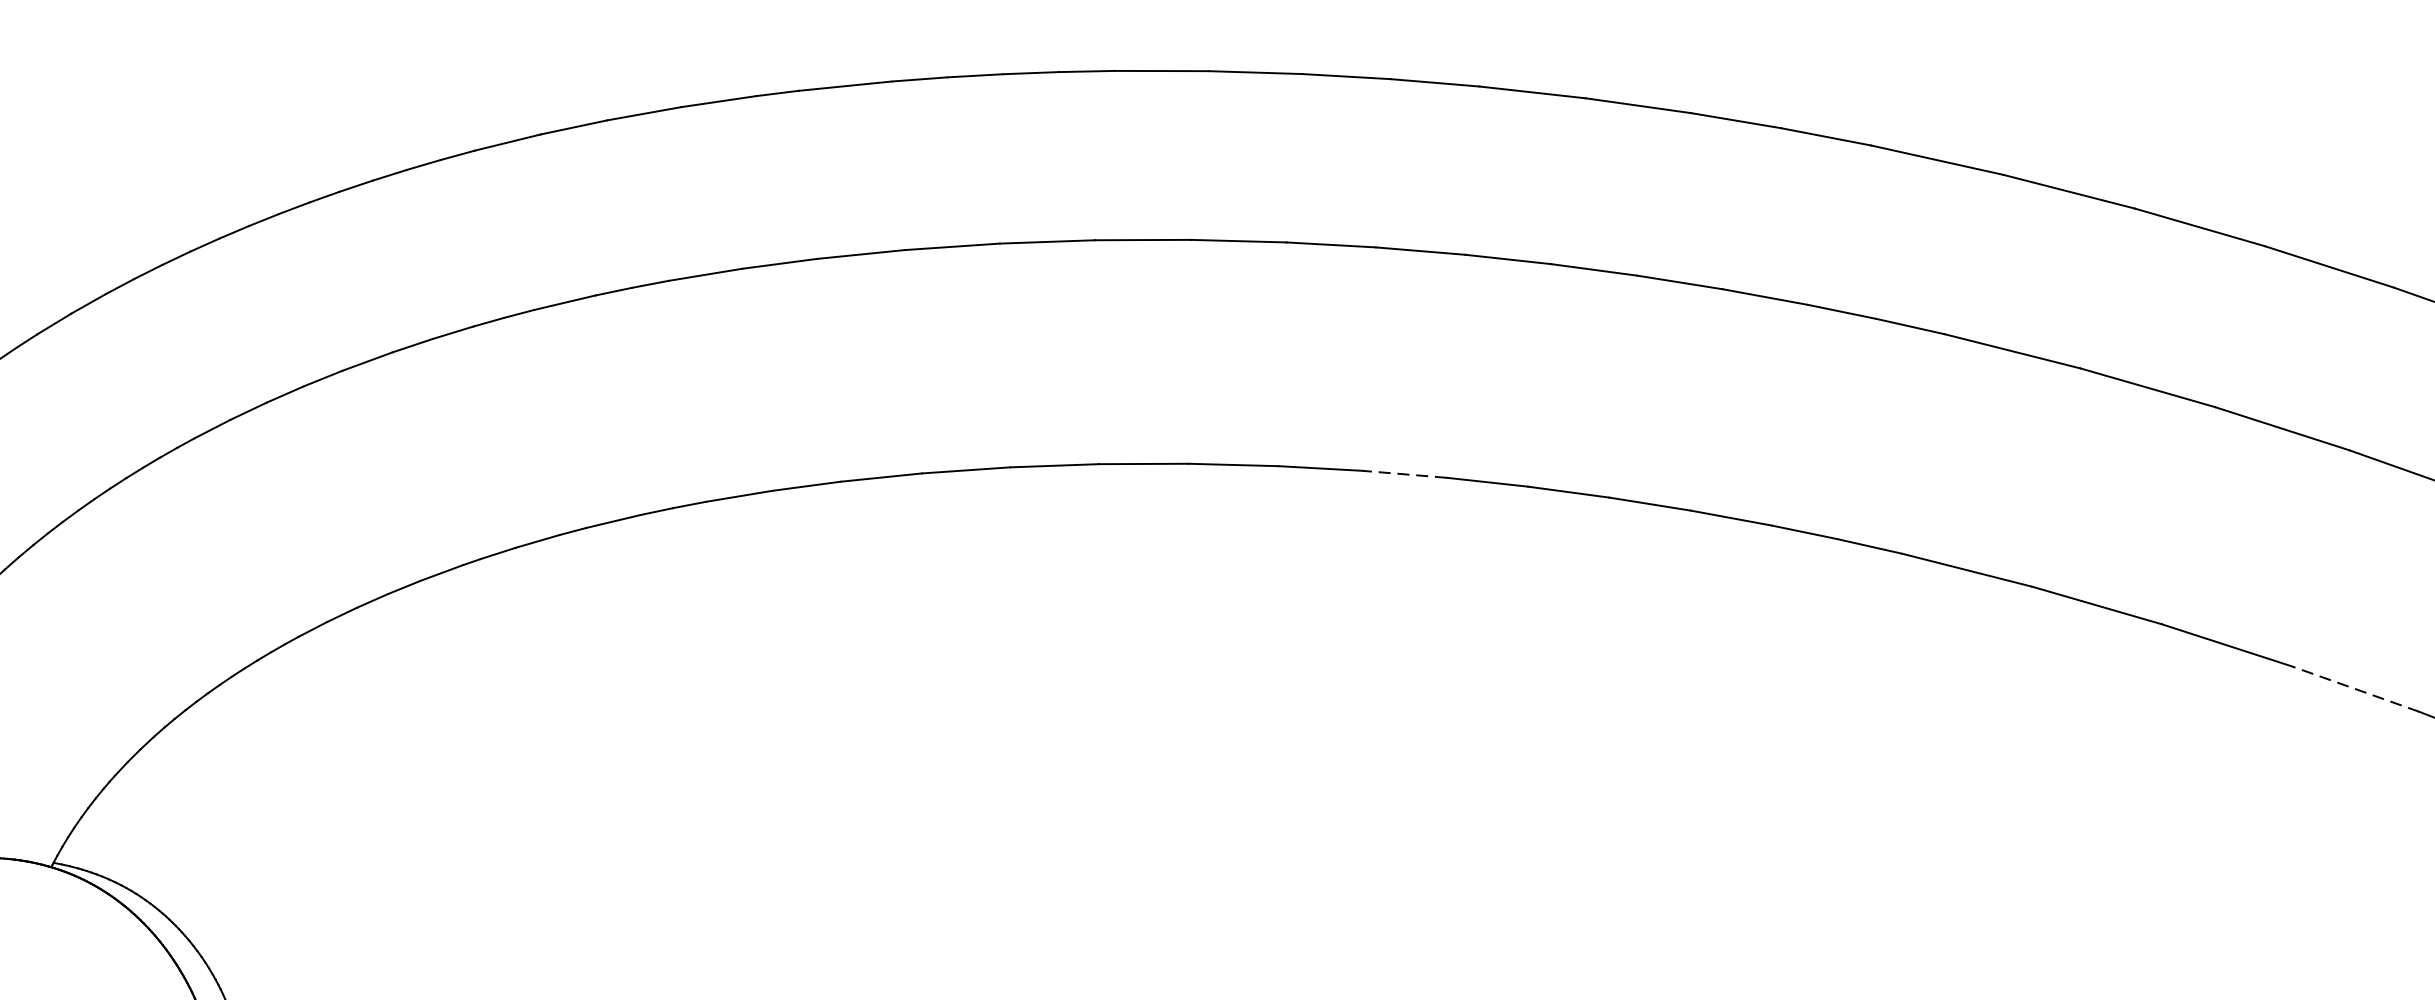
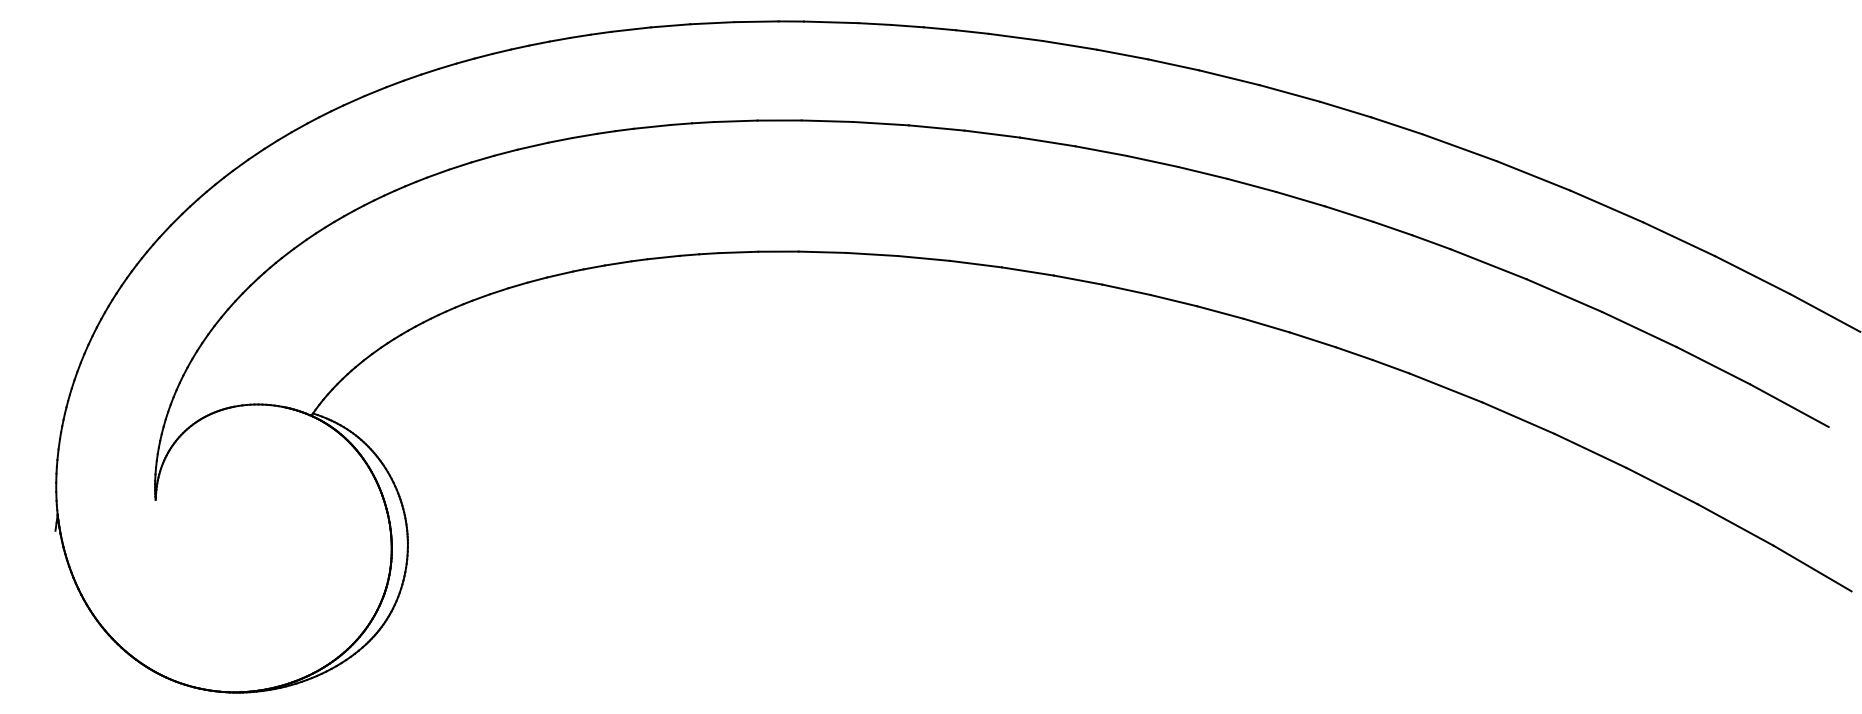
line: (1404, 473) -> (1126, 289), dashed -> solid
line: (2356, 689) -> (1662, 486), dashed -> solid

